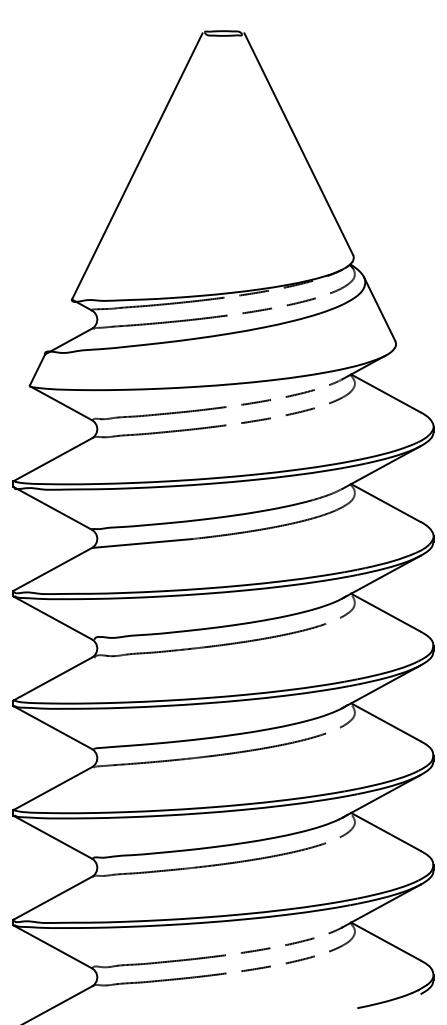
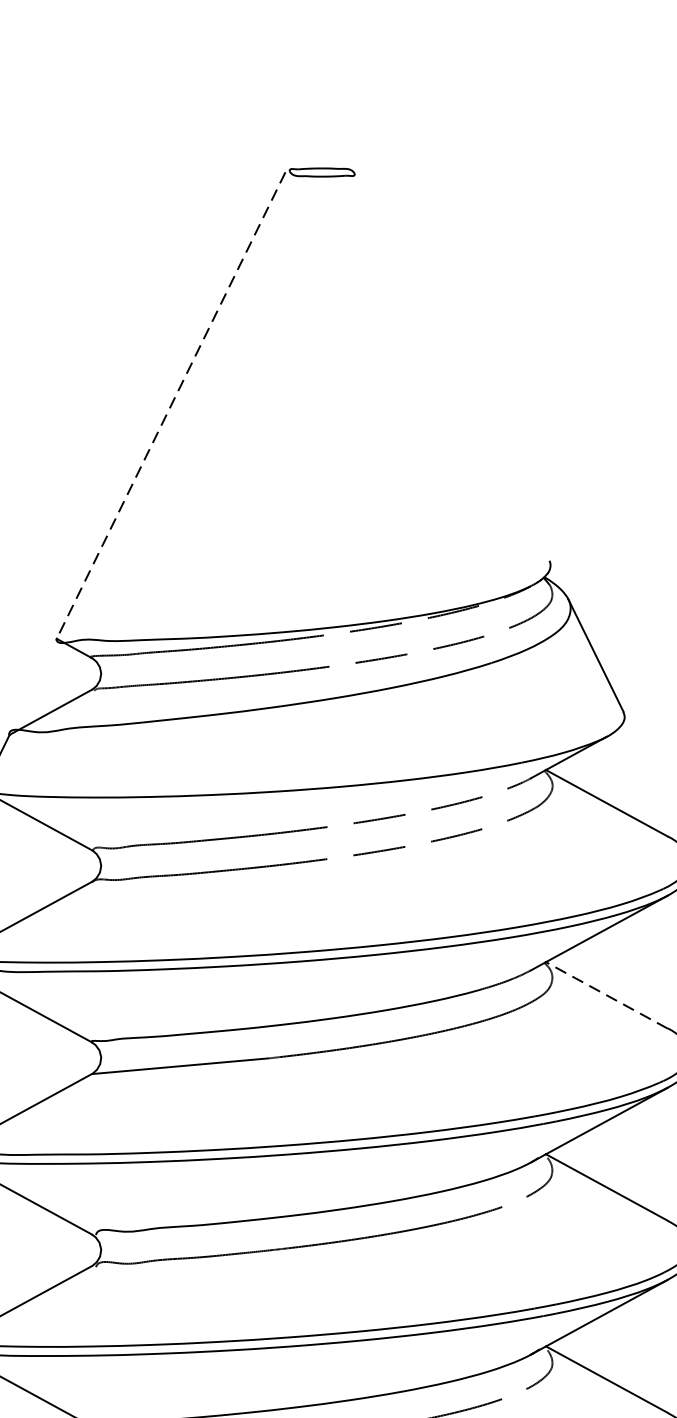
line: (298, 144) -> (453, 367), removed
line: (137, 166) -> (171, 405), solid -> dashed
line: (385, 503) -> (606, 996), solid -> dashed

